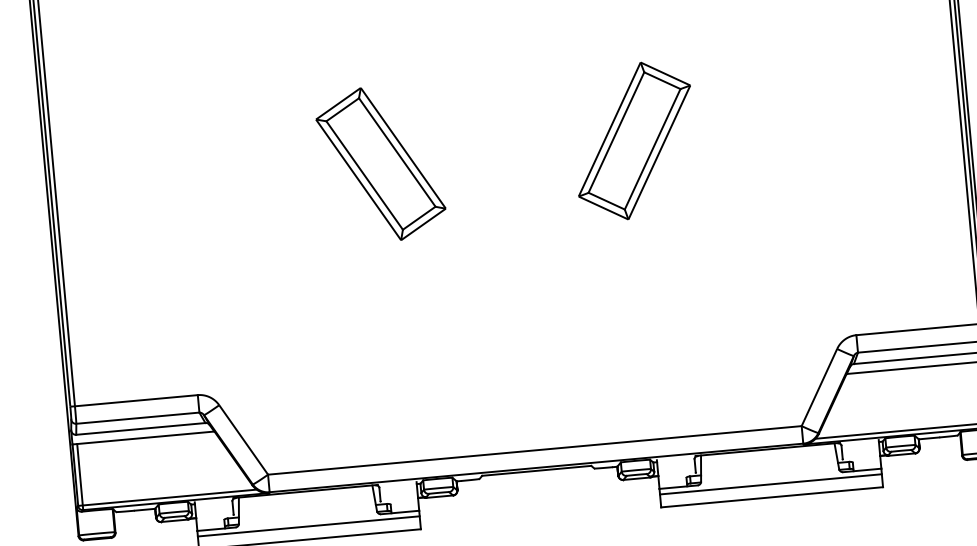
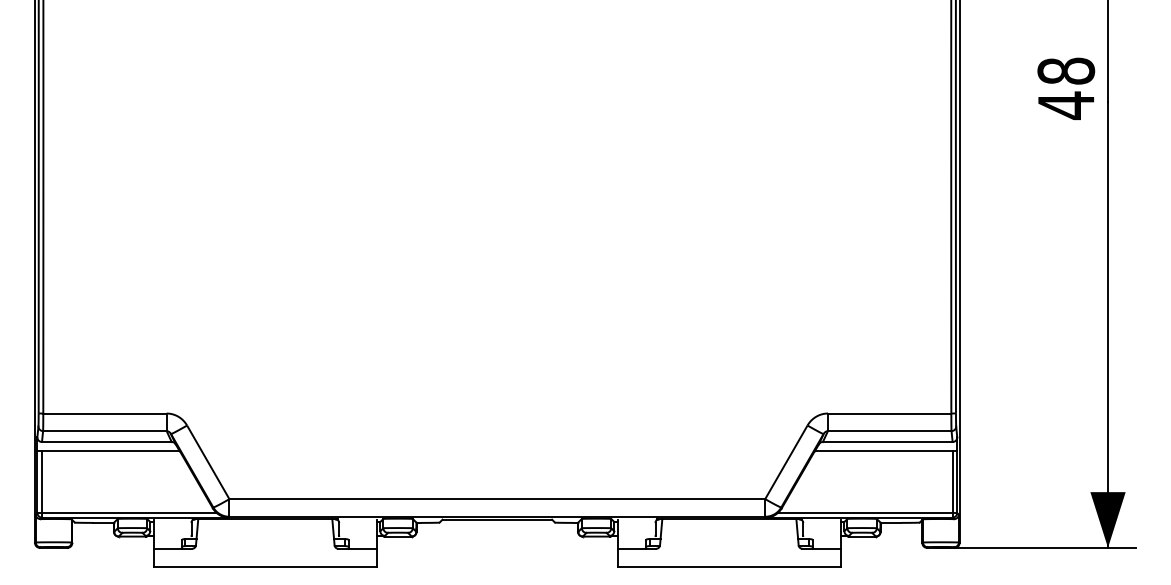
part: (634, 140) -> (624, 199), removed
part: (380, 163) -> (369, 199), removed
line: (770, 484) -> (728, 554), removed
line: (308, 526) -> (264, 554), removed

